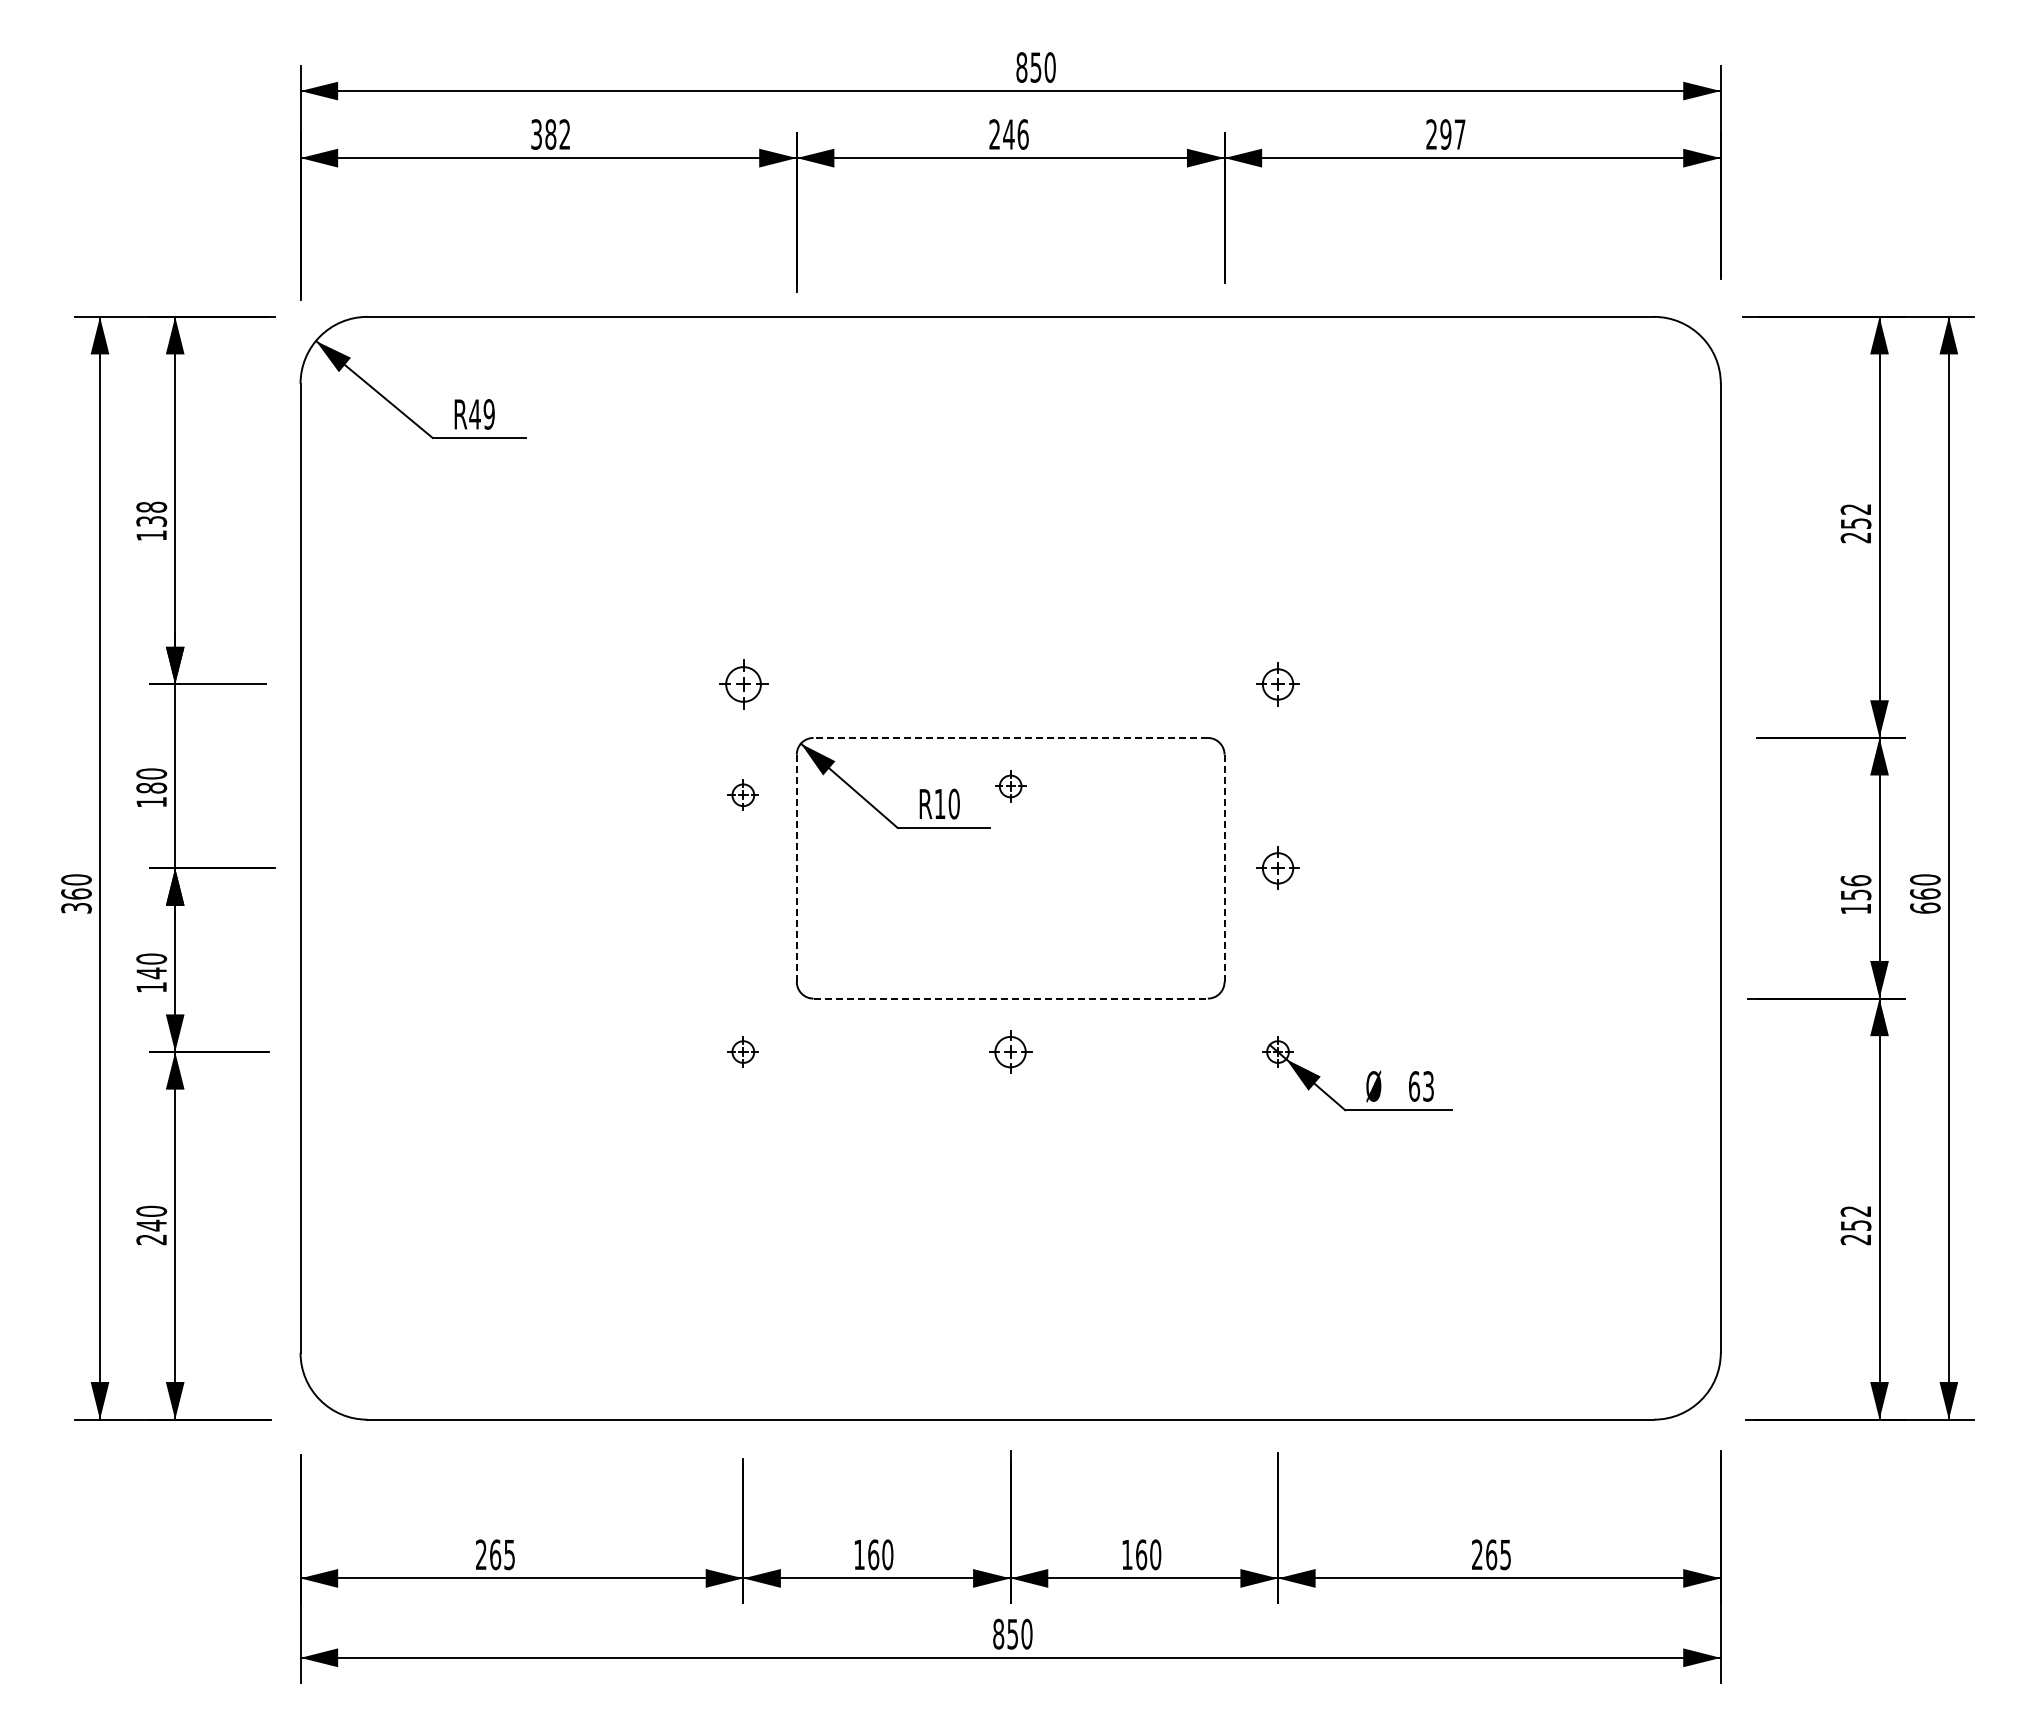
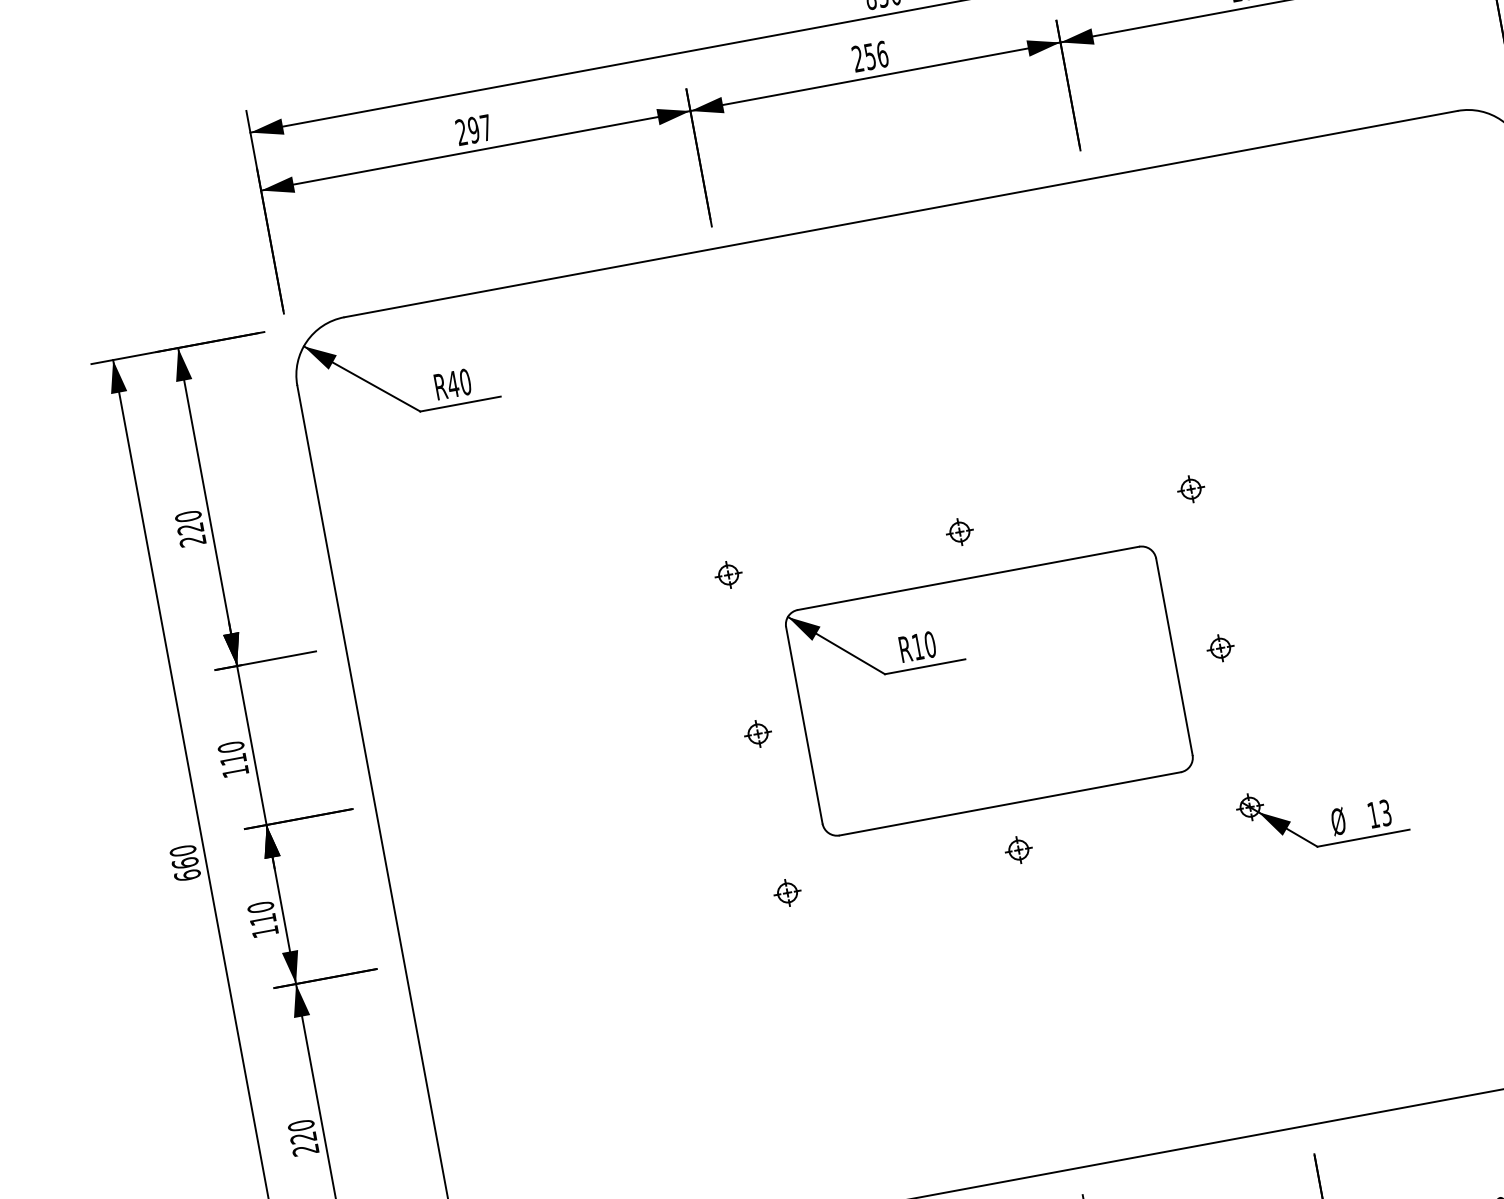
text: (550, 134) -> (473, 130), 382 -> 297
text: (1008, 134) -> (869, 56), 246 -> 256
text: (488, 414) -> (464, 382), R49 -> R40
text: (151, 520) -> (190, 528), 138 -> 220
part: (742, 684) -> (727, 575), size x0.62
part: (1277, 684) -> (1190, 489), size x0.71
line: (1010, 737) -> (968, 578), dashed -> solid
part: (1010, 786) -> (959, 532), moved
text: (151, 787) -> (233, 758), 180 -> 110
part: (742, 794) -> (757, 733), moved
part: (1277, 867) -> (1220, 647), size x0.71
line: (796, 868) -> (804, 725), dashed -> solid
line: (1224, 868) -> (1174, 657), dashed -> solid
text: (76, 907) -> (187, 874), 360 -> 660
text: (151, 973) -> (262, 919), 140 -> 110
line: (1011, 998) -> (1010, 803), dashed -> solid
part: (1010, 1051) -> (1018, 849), size x0.71
text: (1414, 1086) -> (1373, 815), 63 -> 13
text: (151, 1225) -> (303, 1137), 240 -> 220

